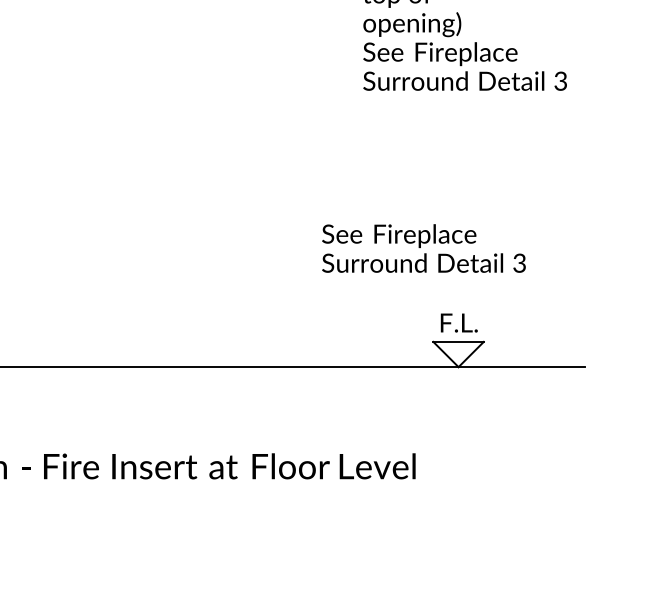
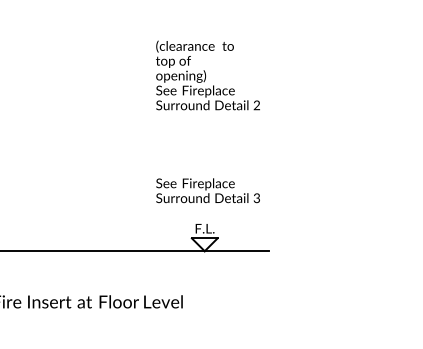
text: (560, 85) -> (256, 107), 3 -> 2
text: (422, 248) -> (207, 190), moved

